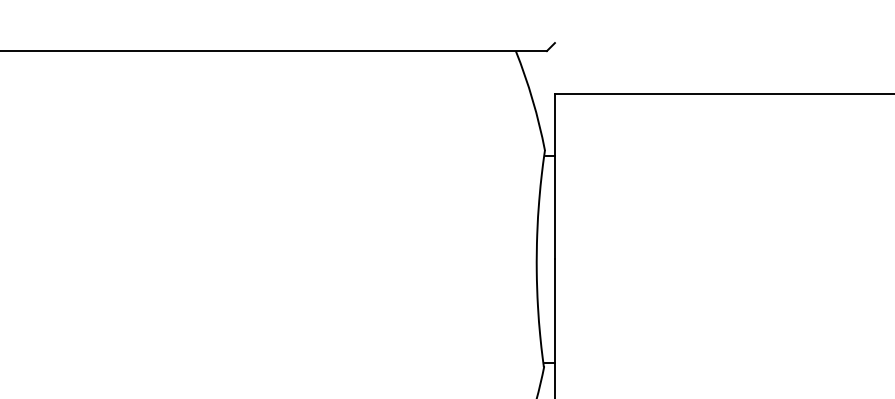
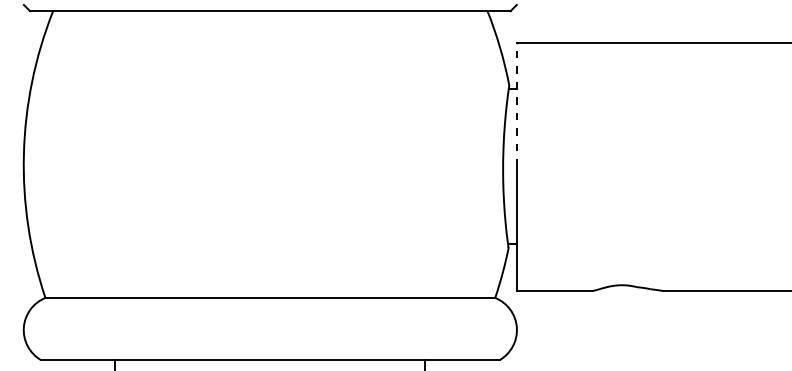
line: (554, 175) -> (516, 104), solid -> dashed

